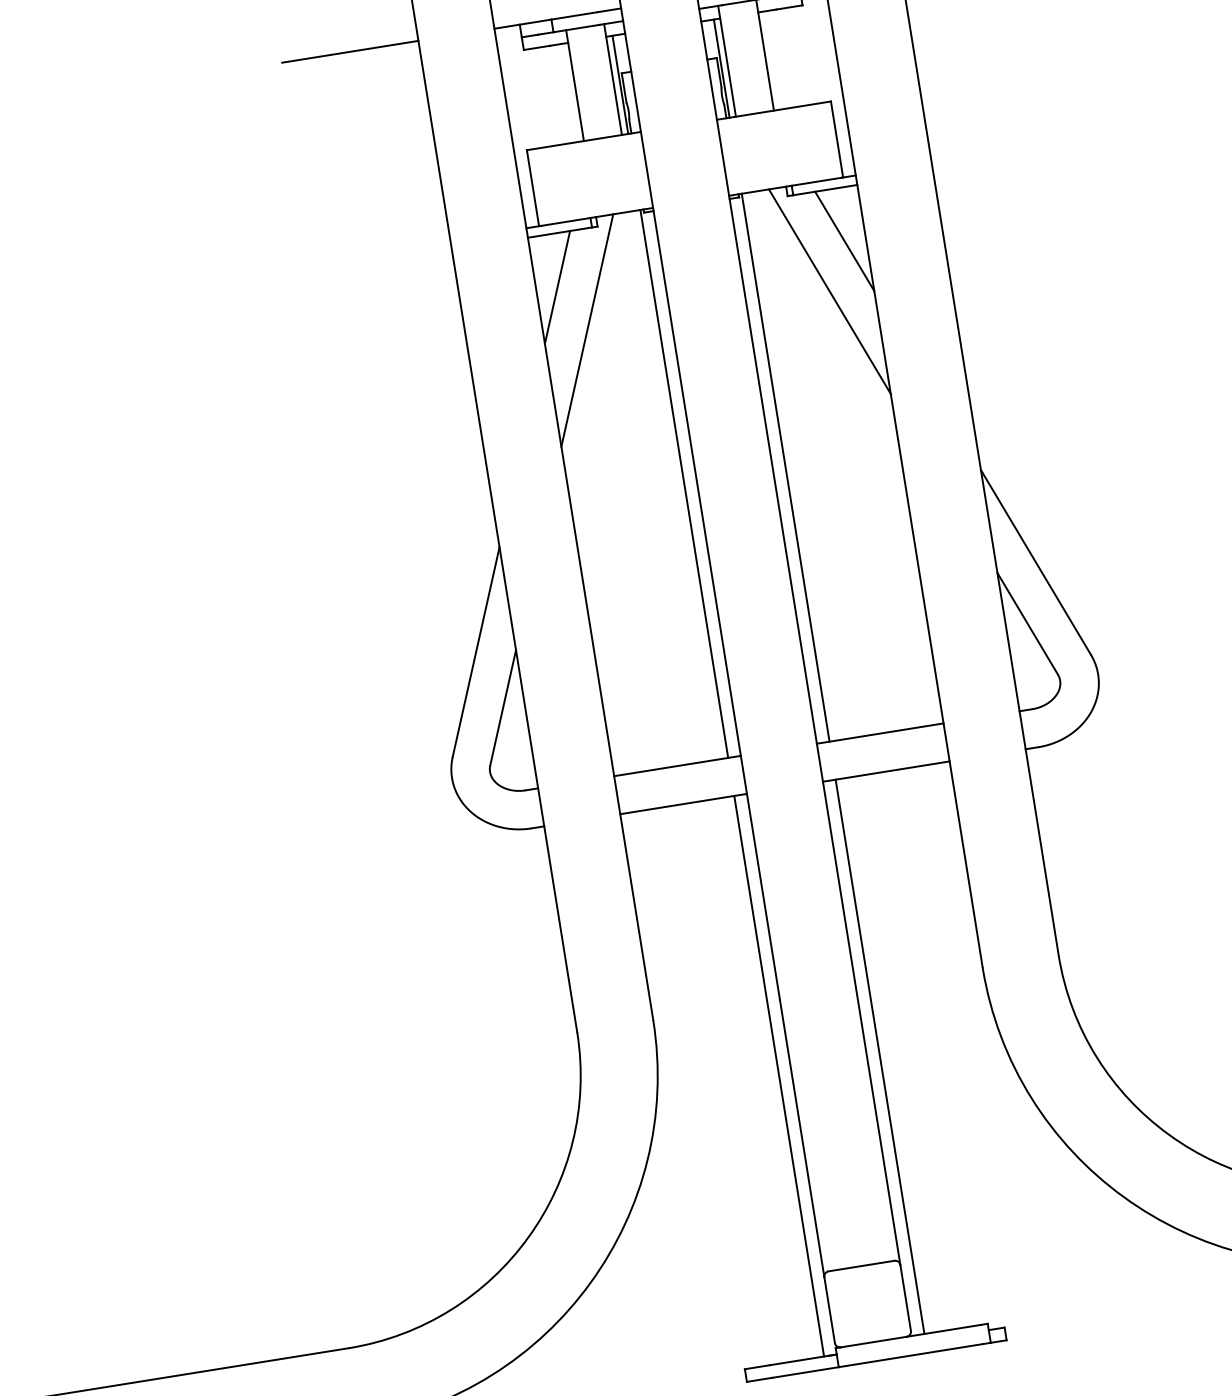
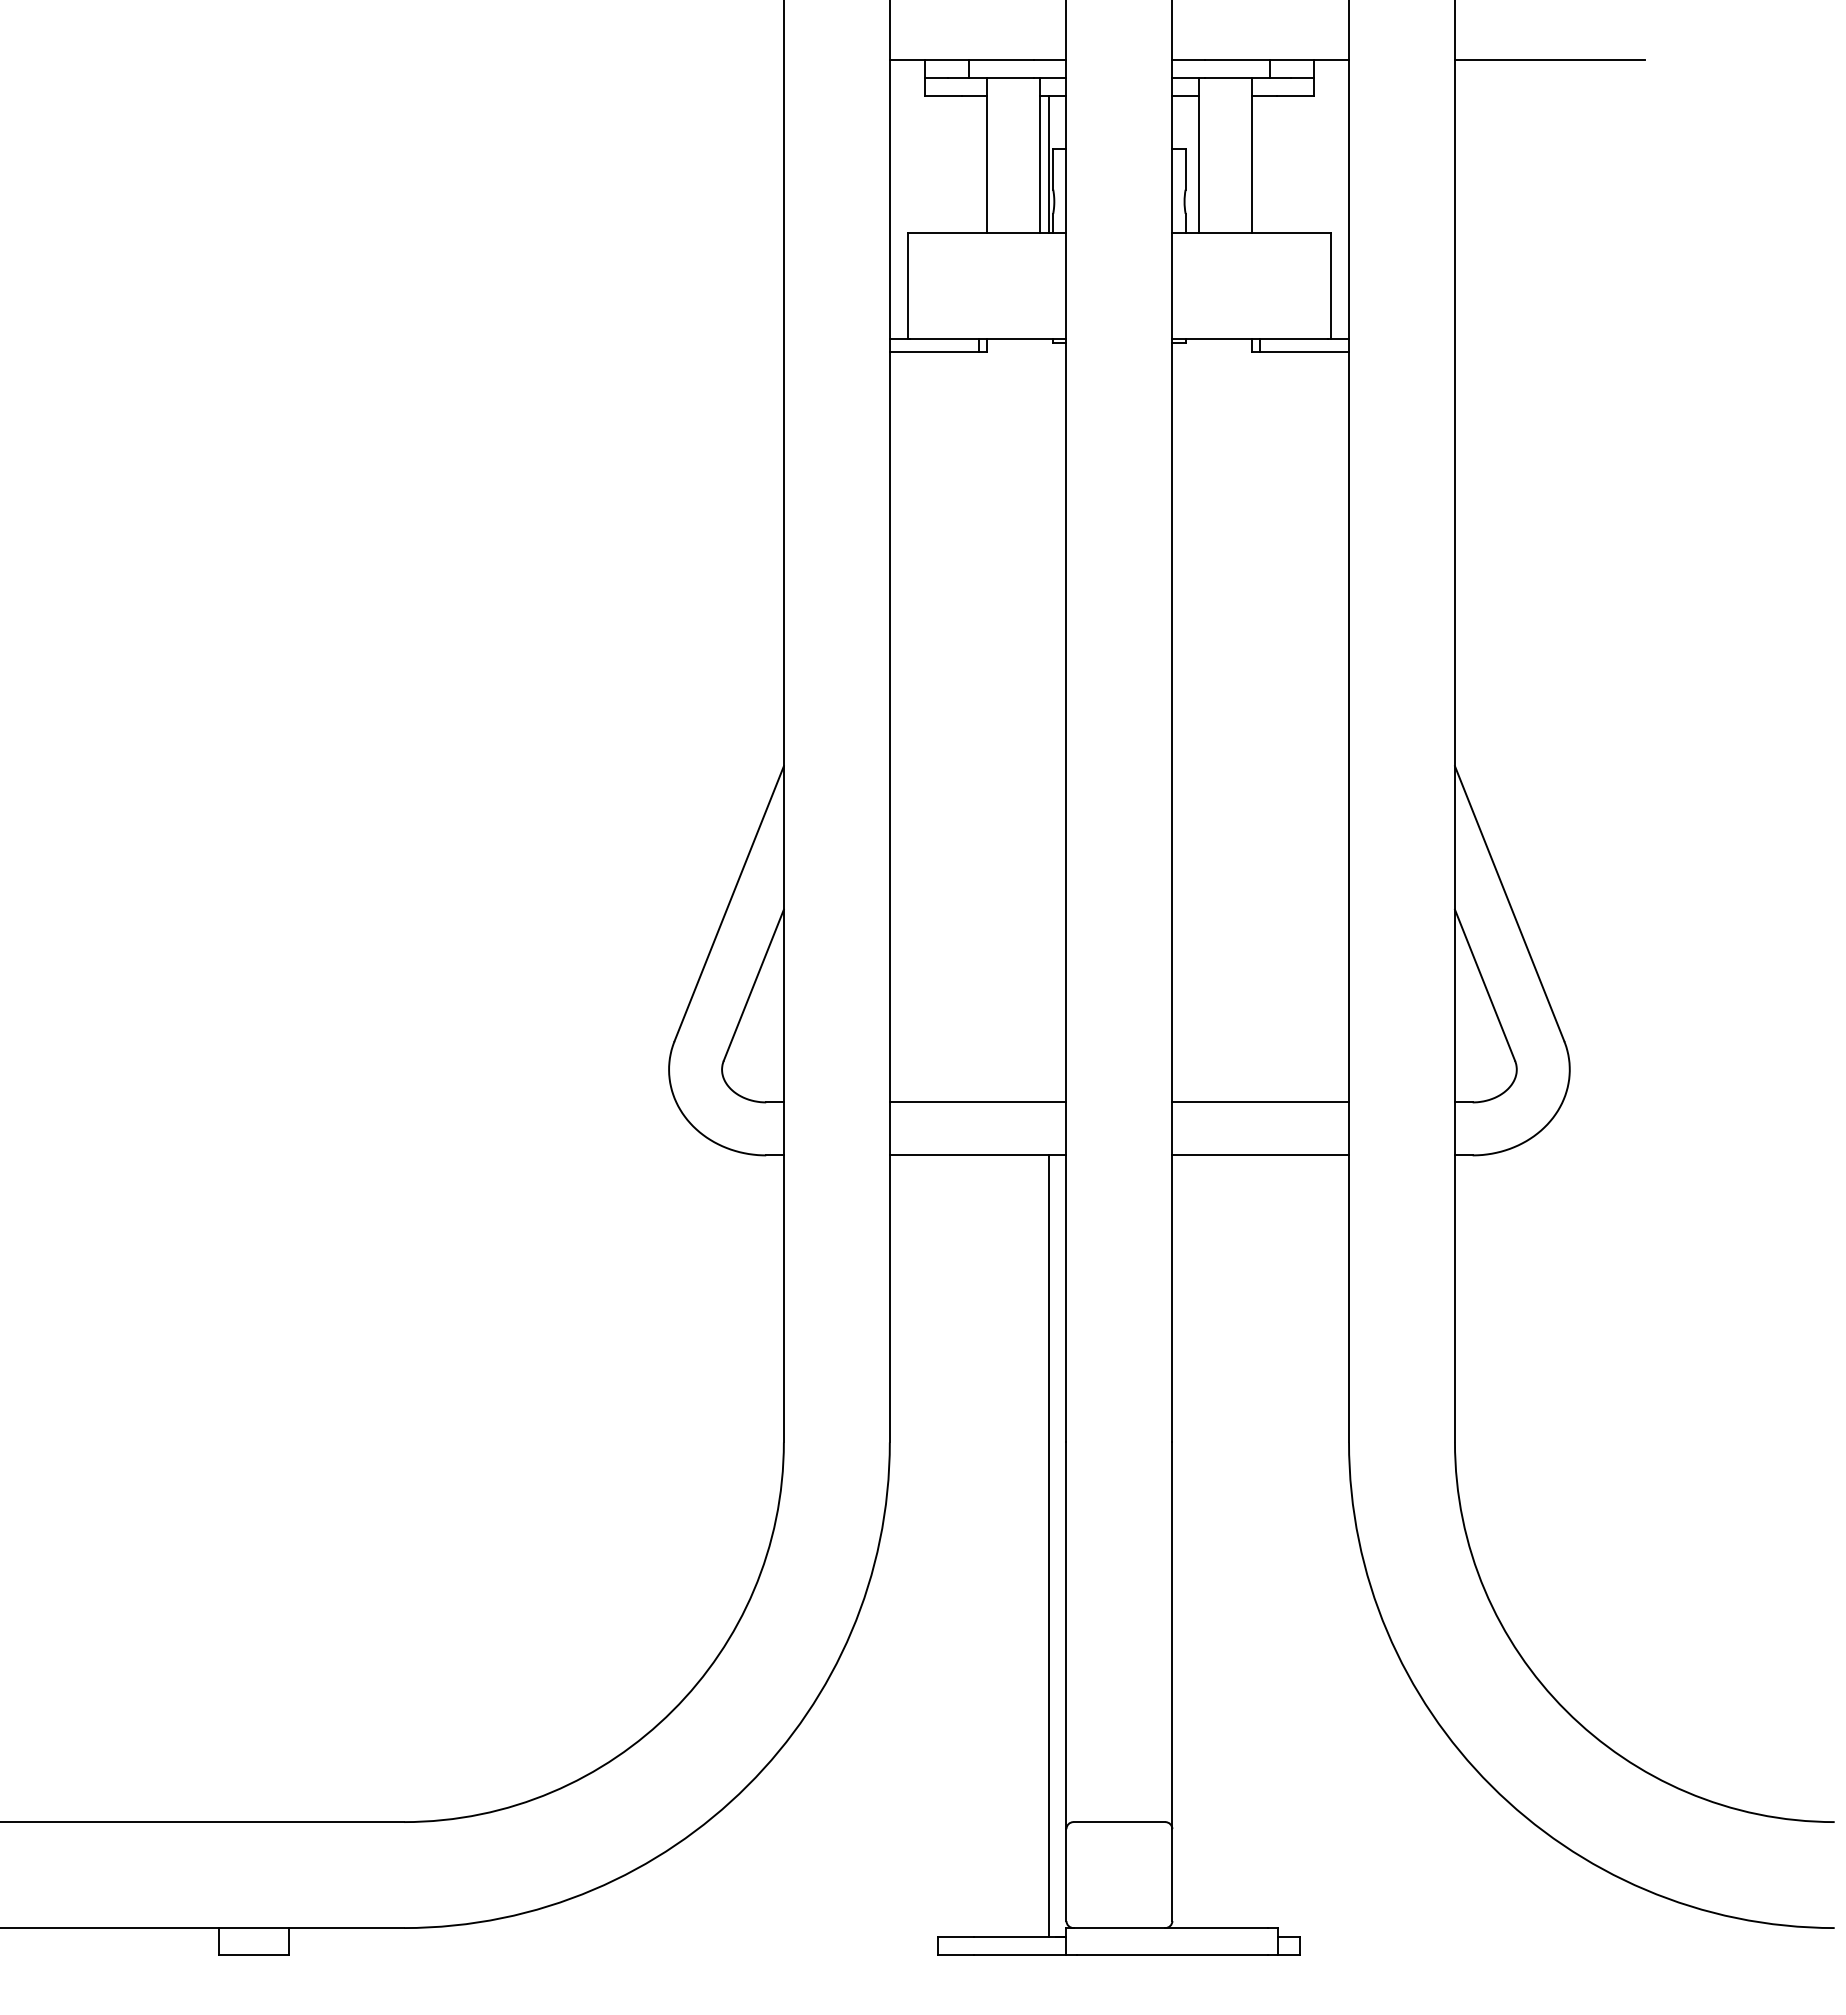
line: (350, 51) -> (688, 60), removed
line: (721, 68) -> (1190, 163), removed
line: (844, 241) -> (1319, 425), removed
line: (556, 287) -> (918, 425), removed
line: (829, 291) -> (1288, 490), removed
line: (586, 330) -> (949, 490), removed
line: (785, 467) -> (1190, 720), removed
line: (684, 483) -> (1048, 720), removed
line: (880, 1056) -> (1190, 1541), removed

